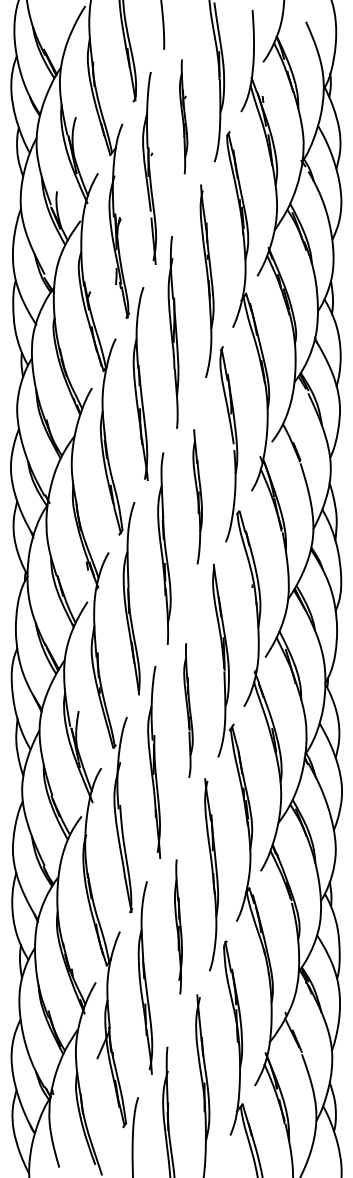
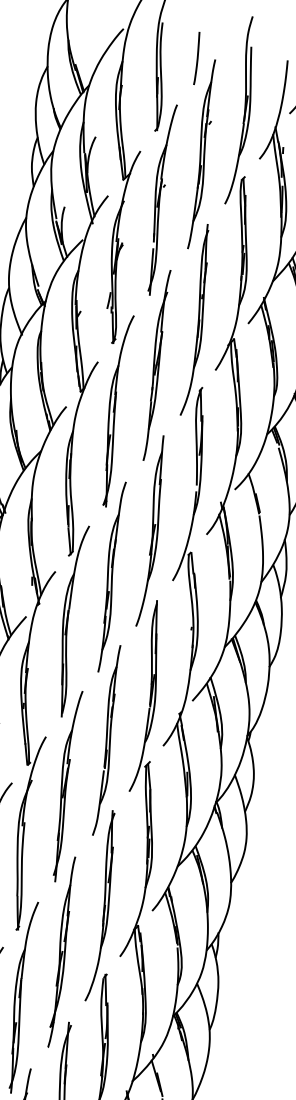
part: (183, 116) -> (201, 154), size x1.67
part: (197, 496) -> (152, 531), size x1.43
part: (188, 710) -> (107, 740), size x1.43
part: (178, 926) -> (61, 951), size x1.43

